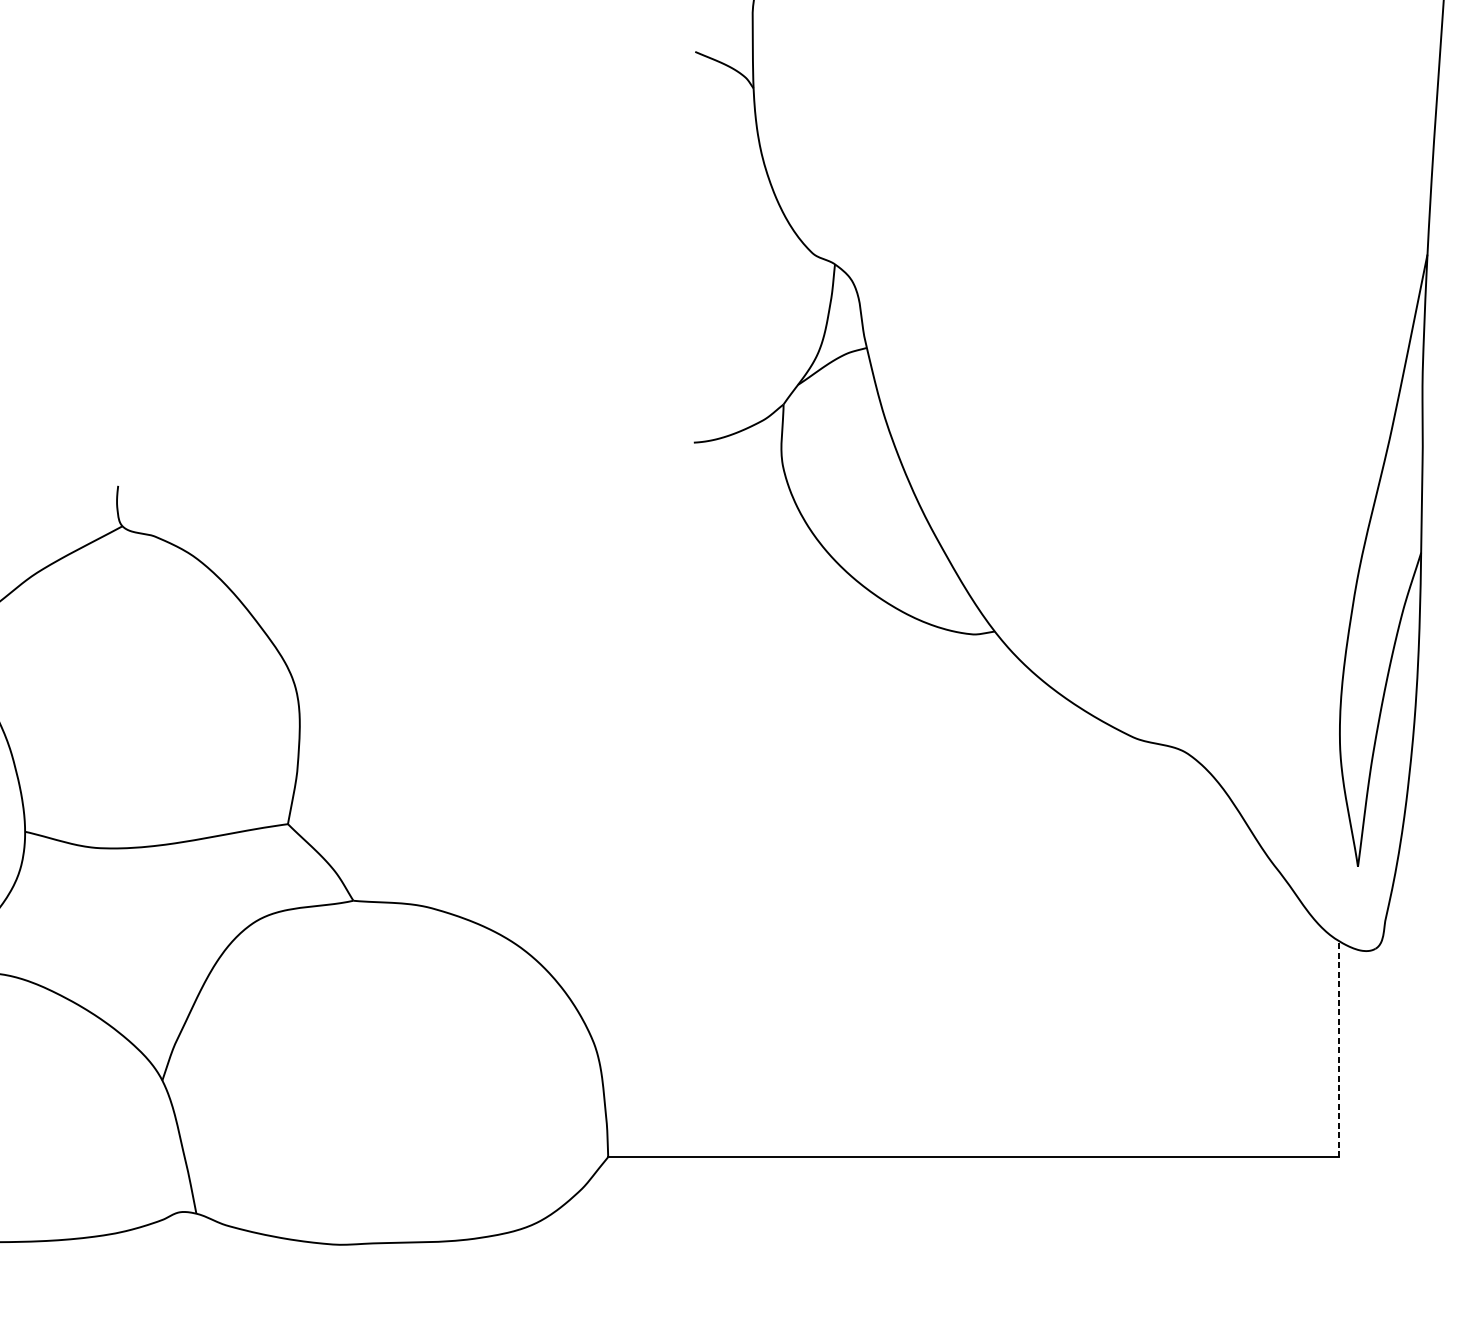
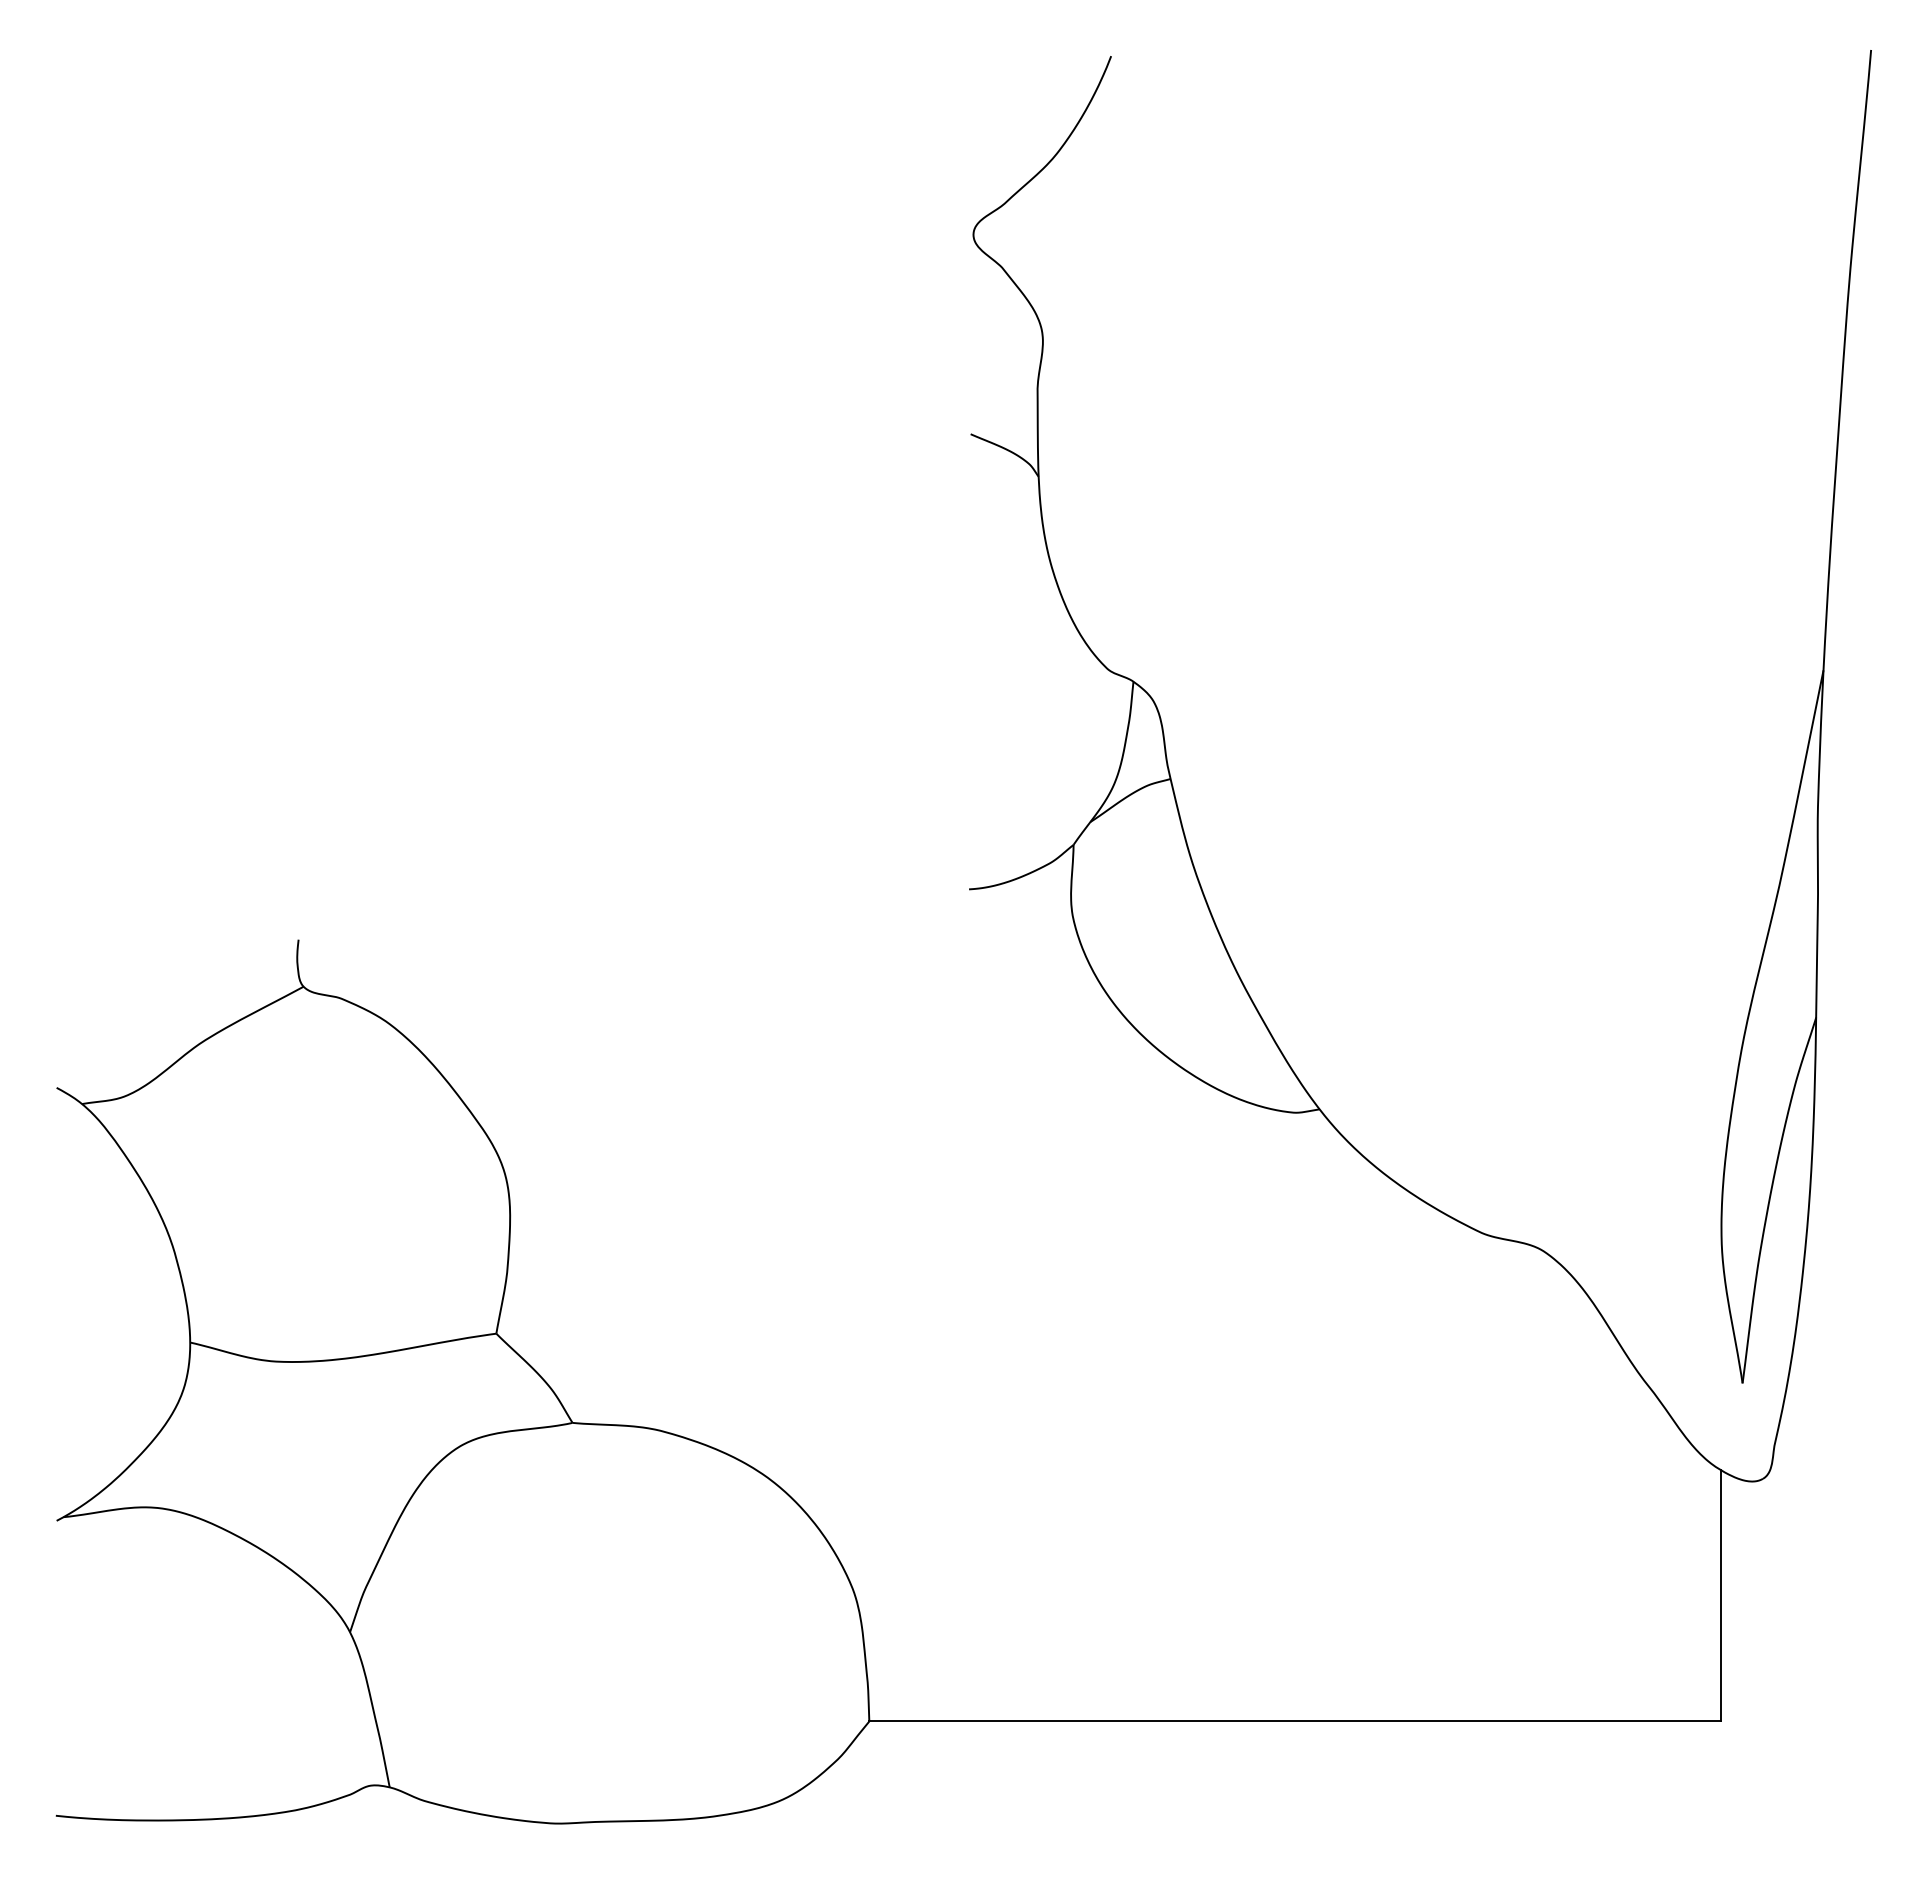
line: (1339, 1048) -> (1720, 1595), dashed -> solid

